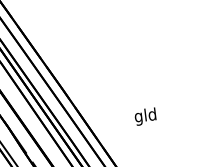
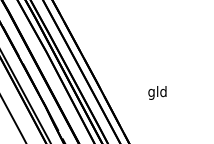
text: (145, 116) -> (157, 92), moved

